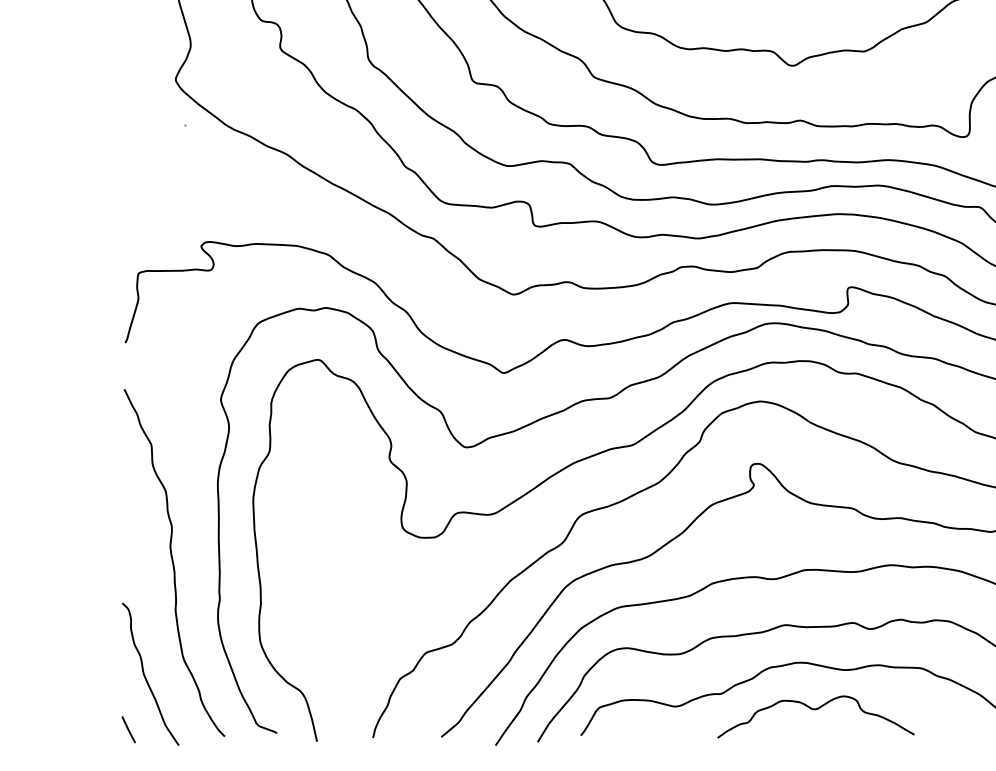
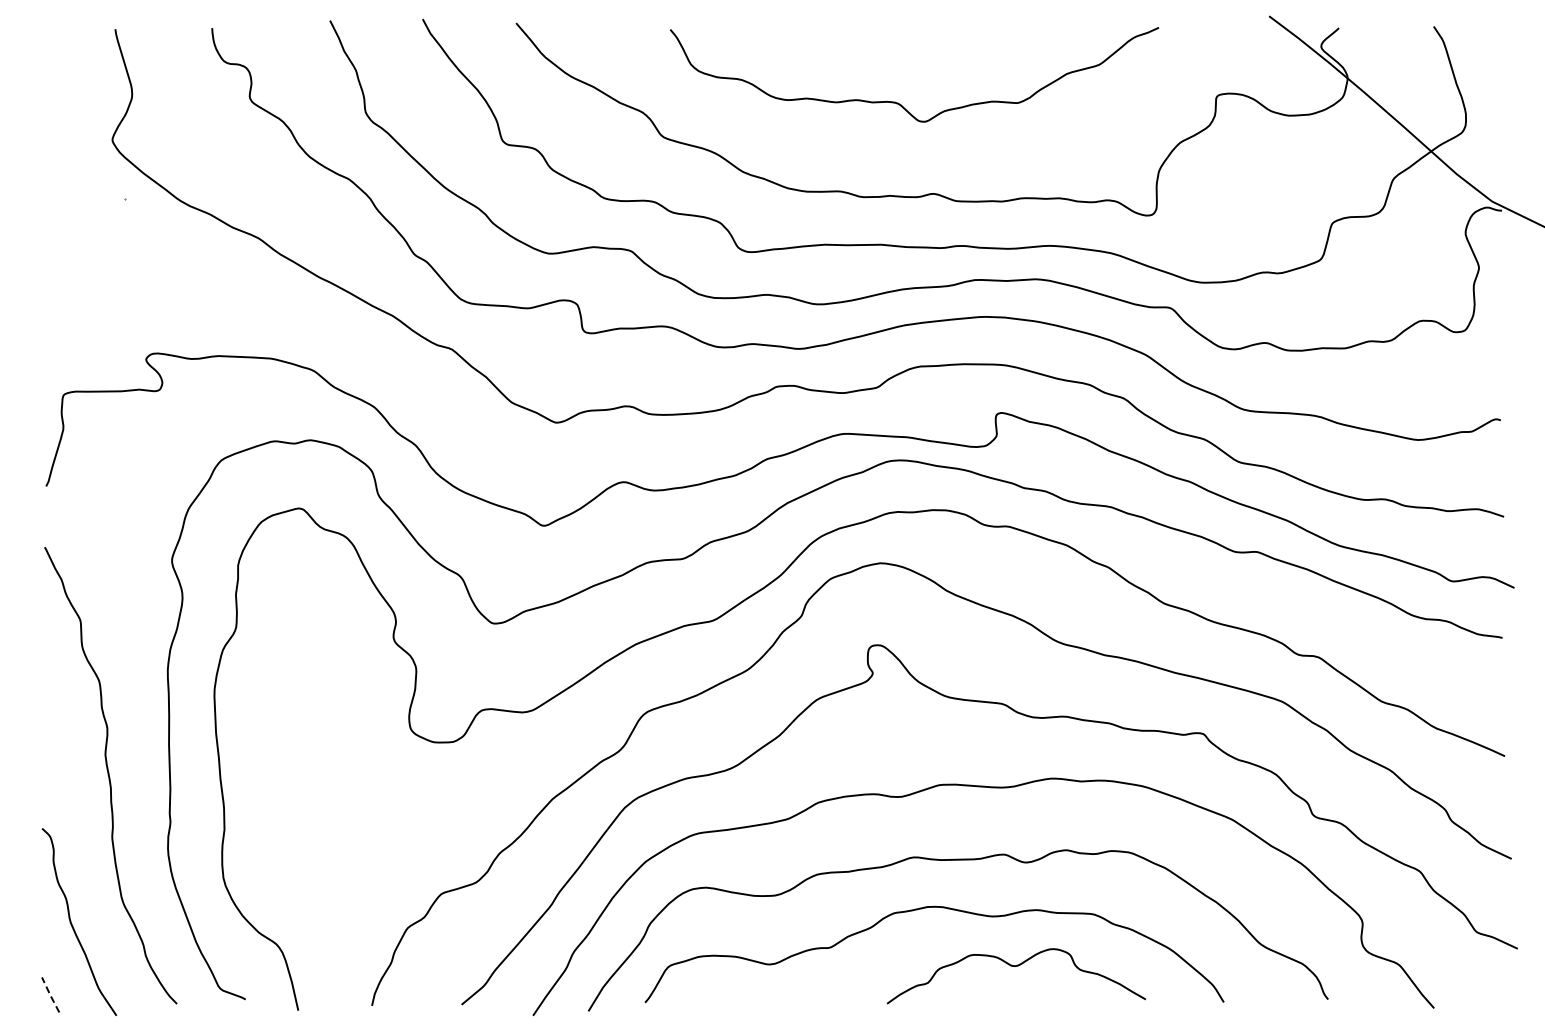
curve: (816, 709) -> (1016, 966), moved
line: (128, 730) -> (50, 995), solid -> dashed

